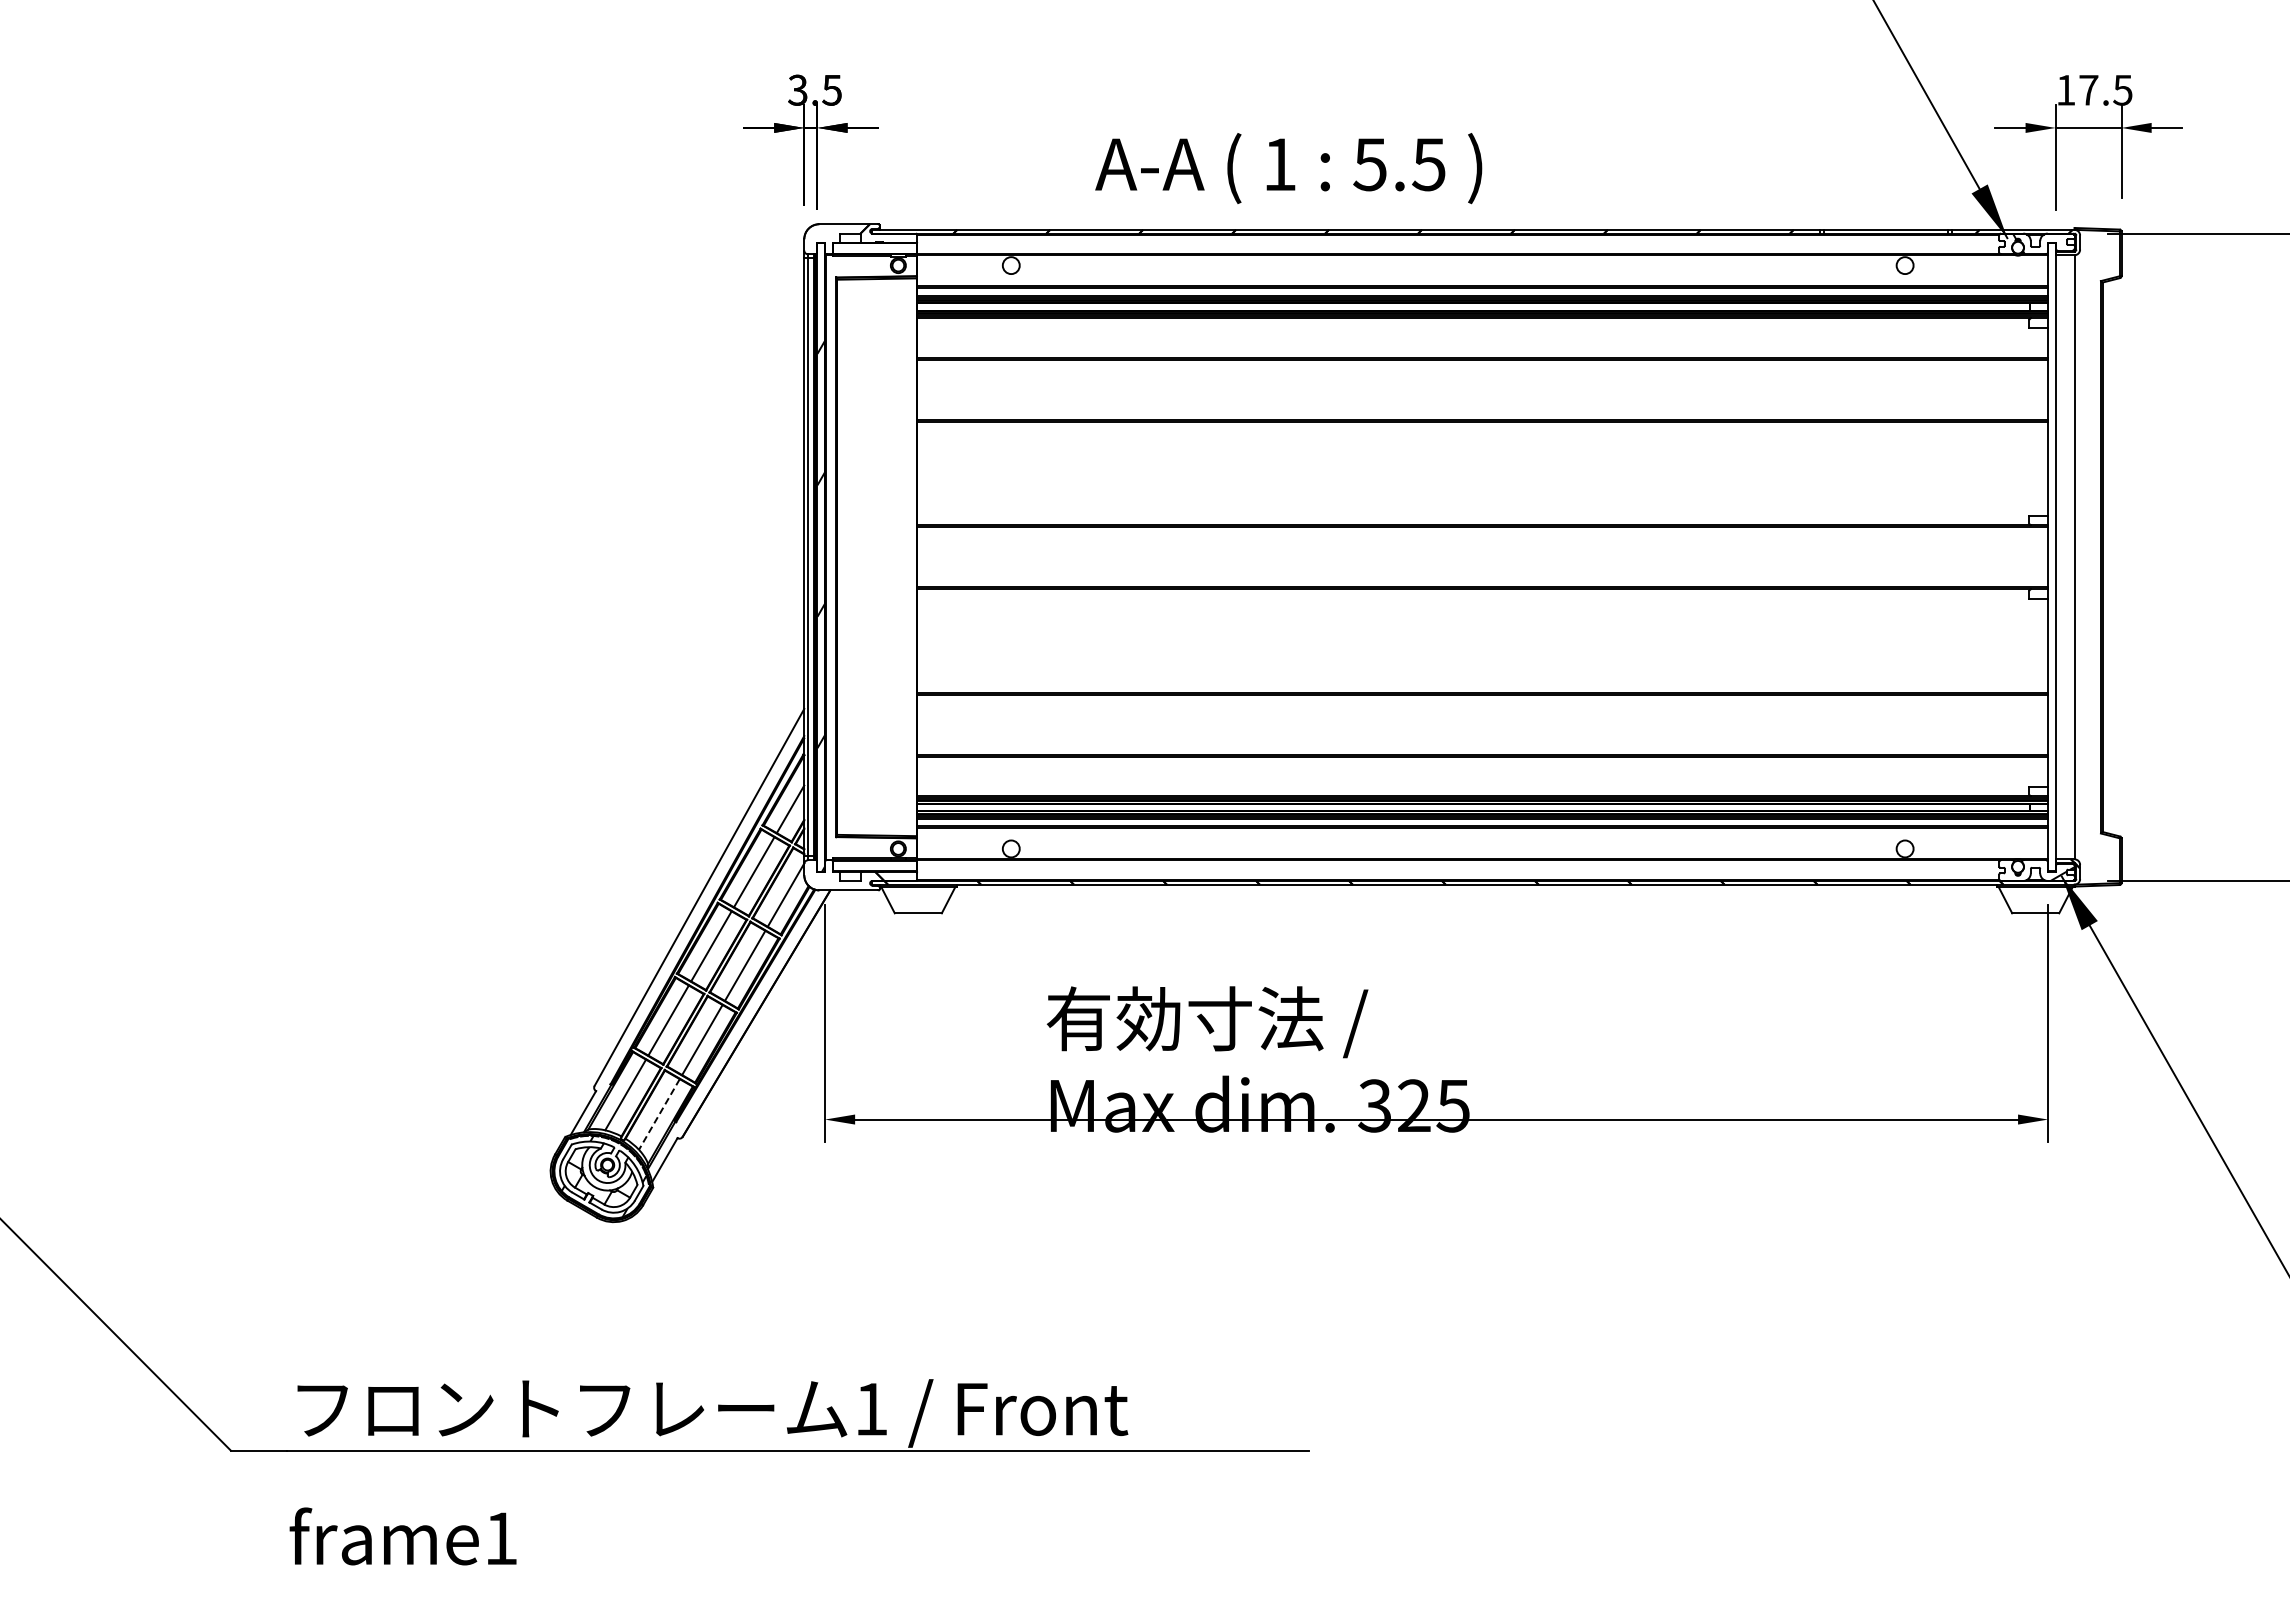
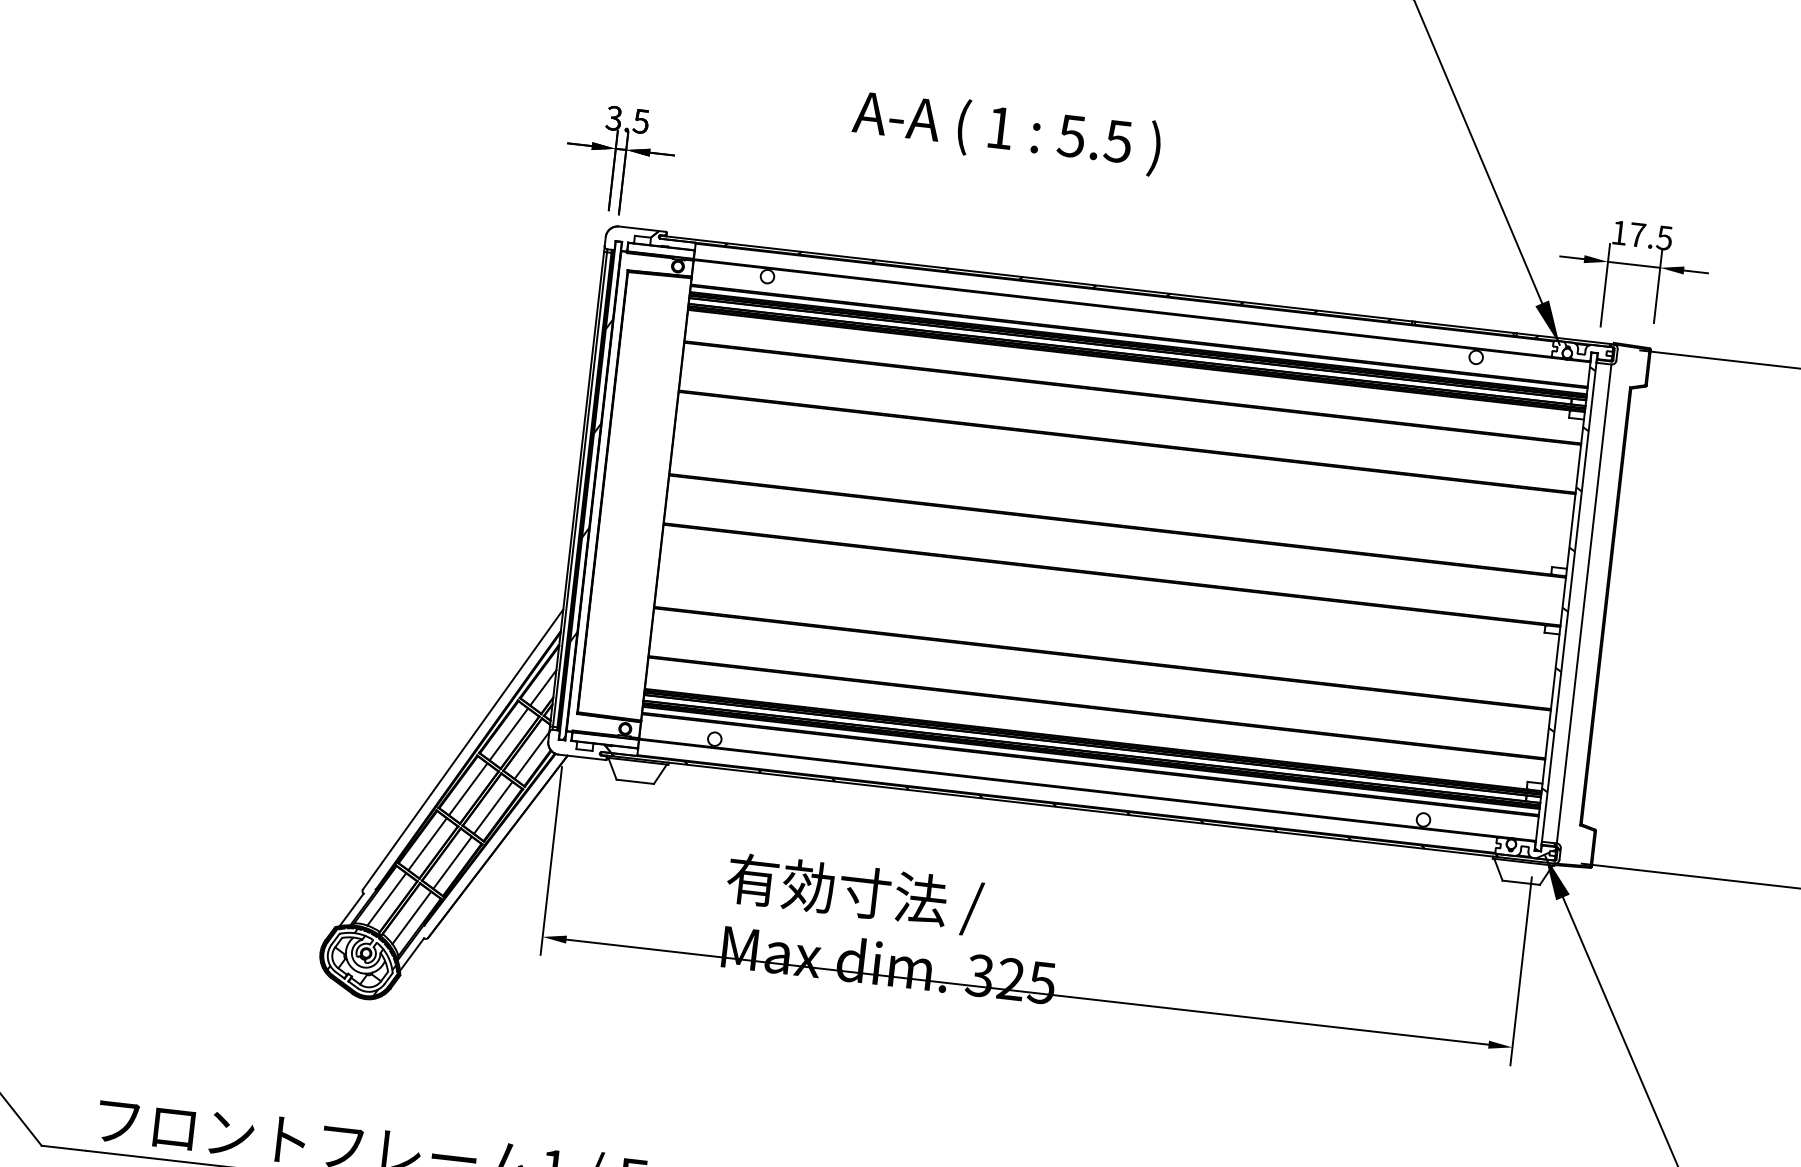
text: (1288, 168) -> (1006, 131), moved
hatch: (2051, 566) -> (1565, 609), added
line: (659, 1114) -> (411, 917), dashed -> solid

